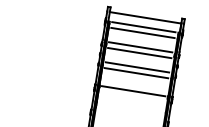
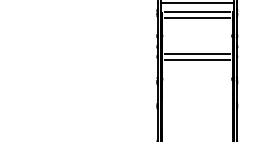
line: (140, 47) -> (196, 33), removed
line: (139, 53) -> (196, 39), removed
line: (133, 91) -> (196, 78), removed

